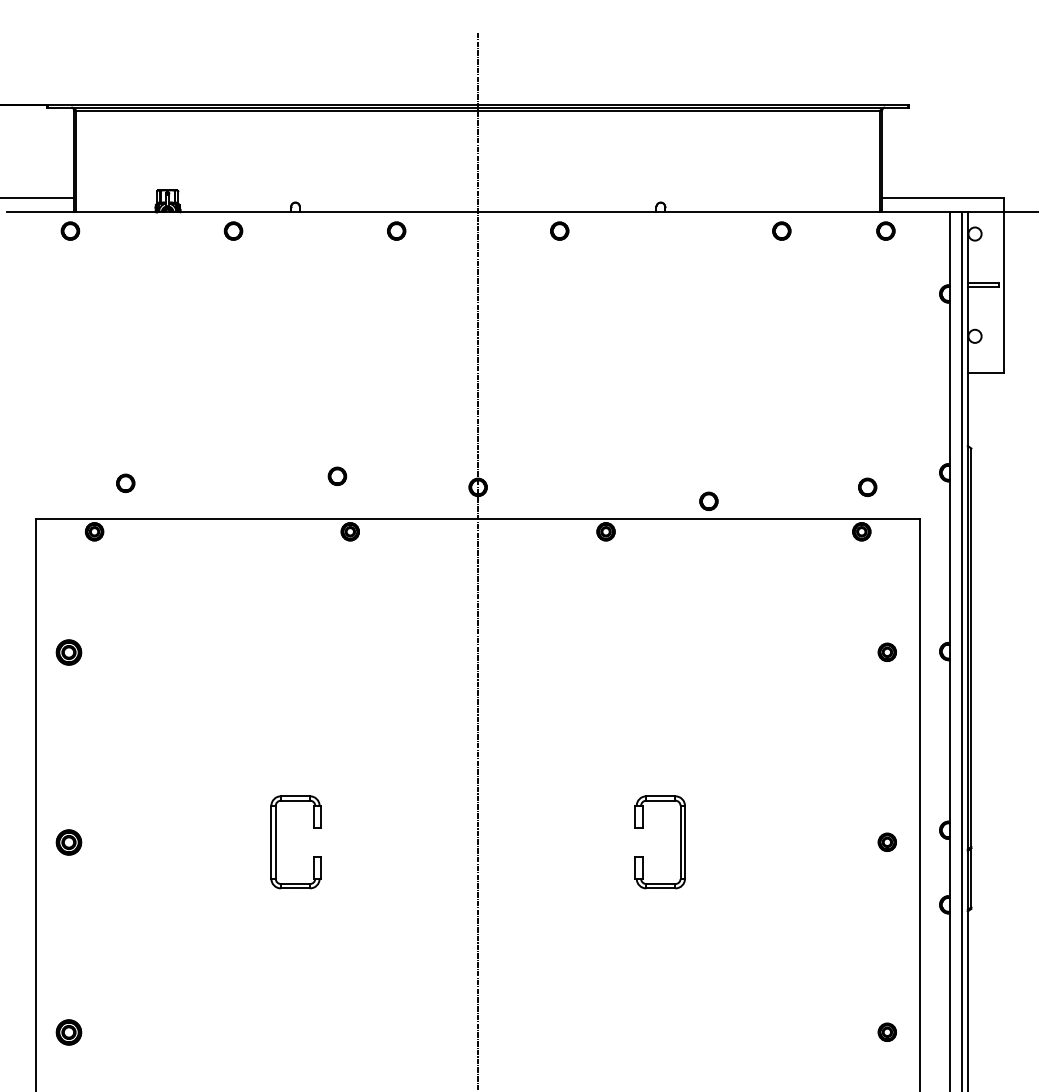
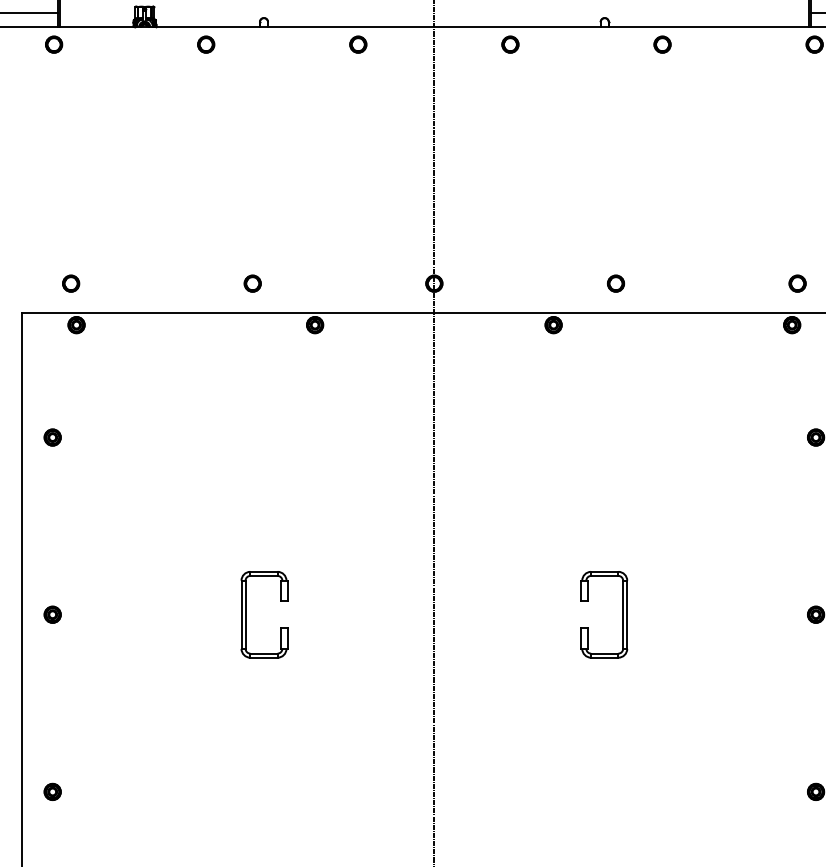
part: (781, 230) -> (662, 44), moved
part: (337, 475) -> (252, 282), moved
part: (125, 482) -> (70, 282), moved
part: (708, 500) -> (615, 282), moved
part: (68, 651) -> (52, 436), size x0.71
part: (68, 841) -> (52, 613), size x0.71
part: (68, 1031) -> (52, 791), size x0.71

